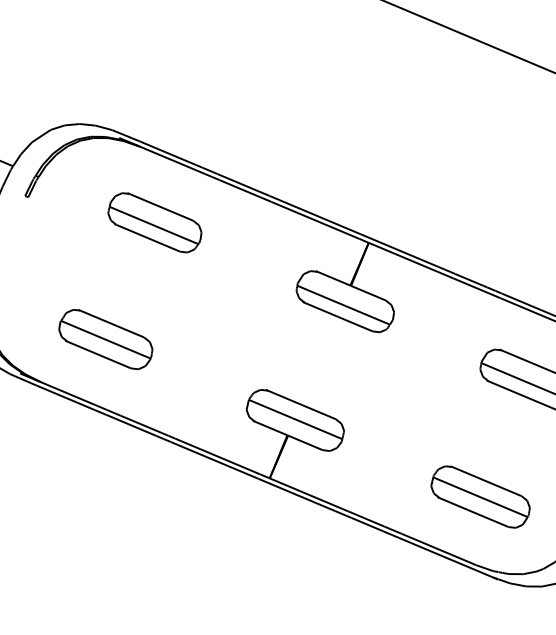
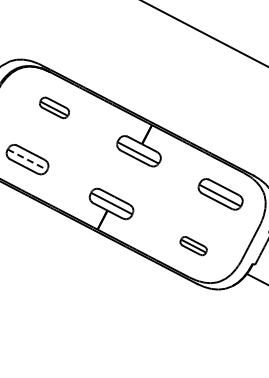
part: (154, 221) -> (54, 107), size x0.7
line: (107, 339) -> (28, 159), solid -> dashed
part: (479, 495) -> (193, 245), size x0.6

